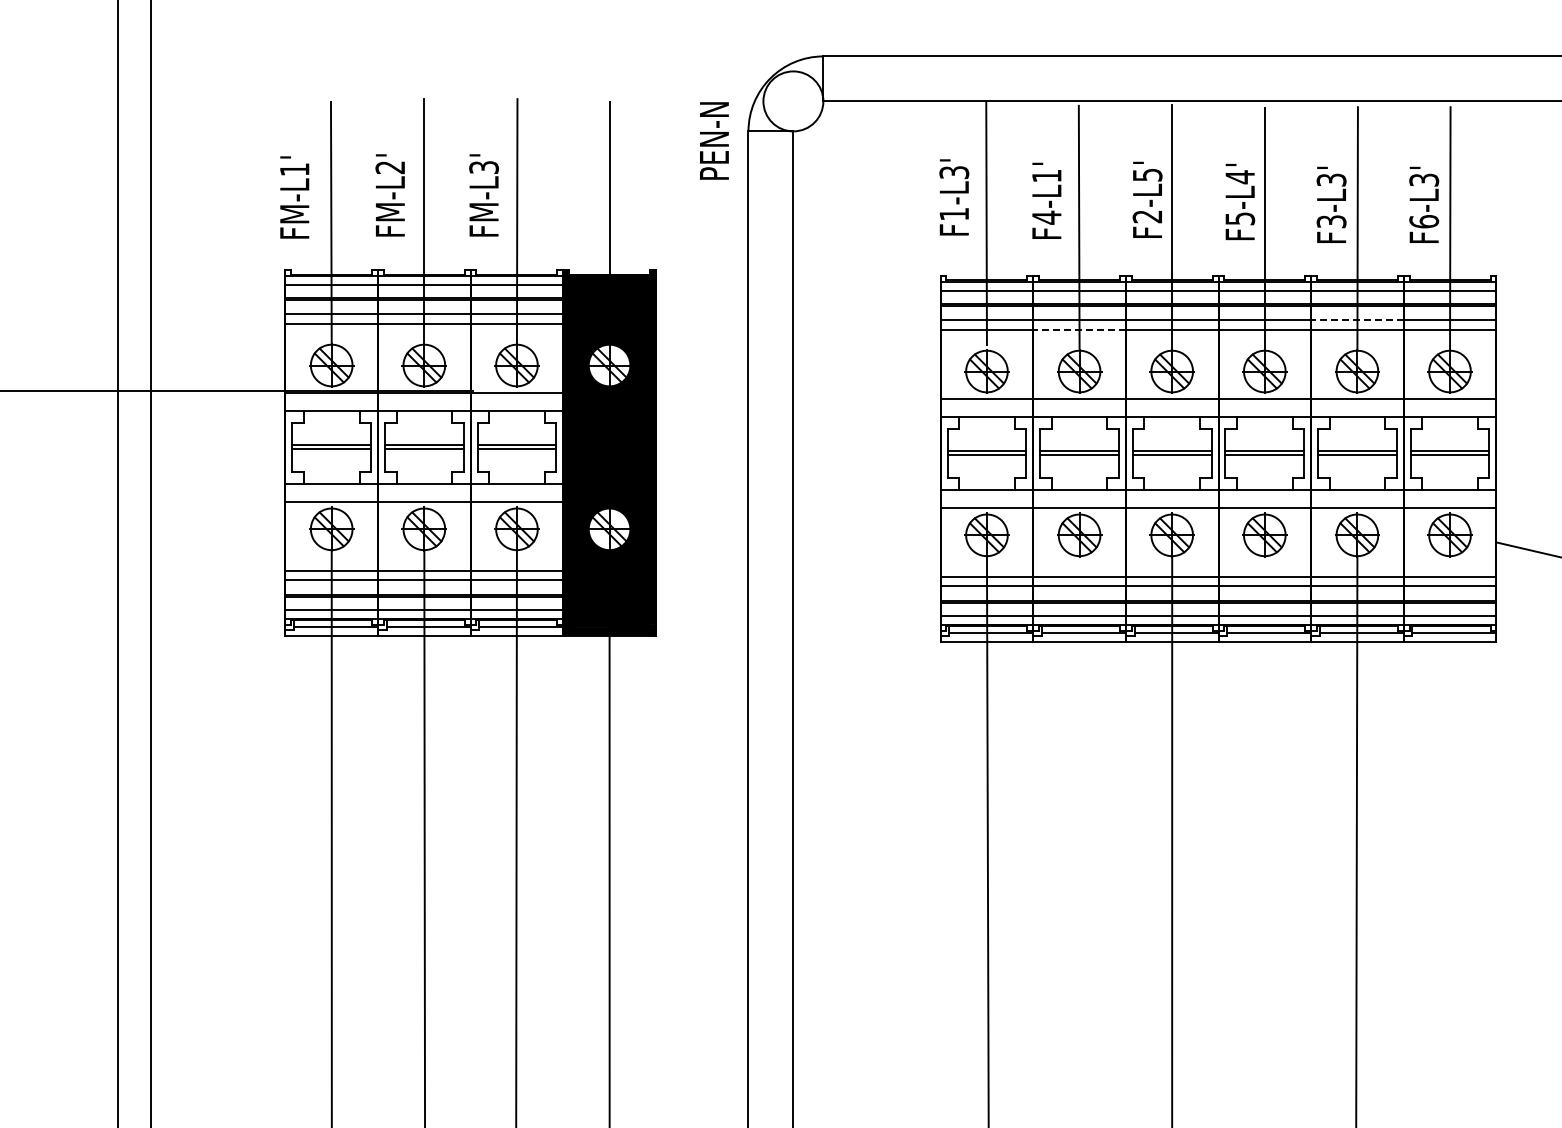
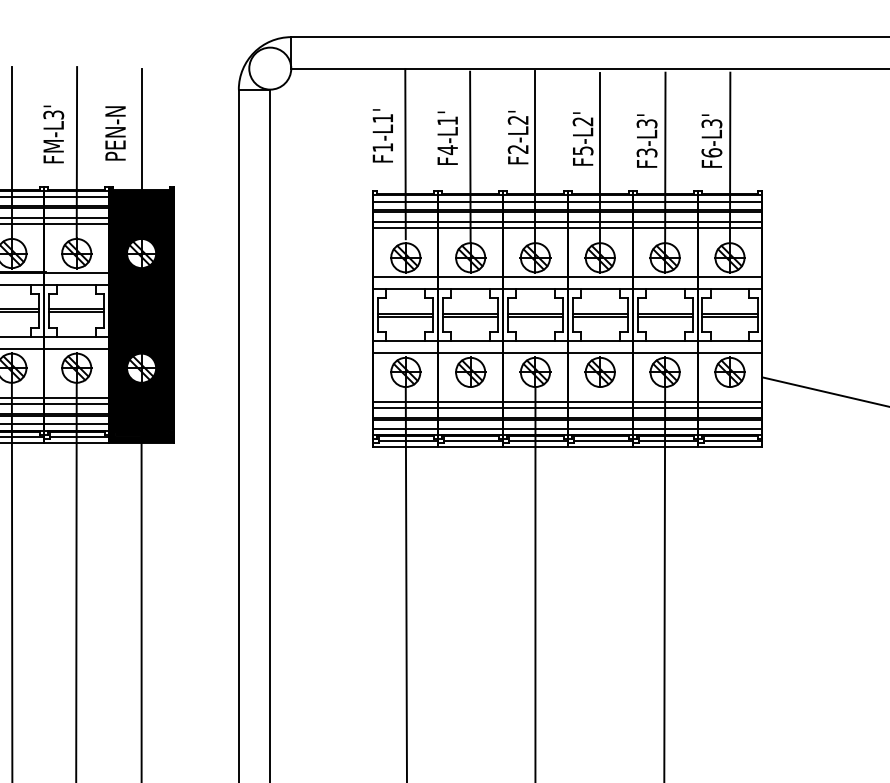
text: (714, 140) -> (115, 133), moved
text: (954, 172) -> (383, 118), F1-L3' -> F1-L1'
text: (1147, 175) -> (518, 120), F2-L5' -> F2-L2'
text: (1239, 177) -> (582, 121), F5-L4' -> F5-L2'
line: (1356, 320) -> (664, 222), dashed -> solid
line: (1079, 329) -> (470, 228), dashed -> solid

